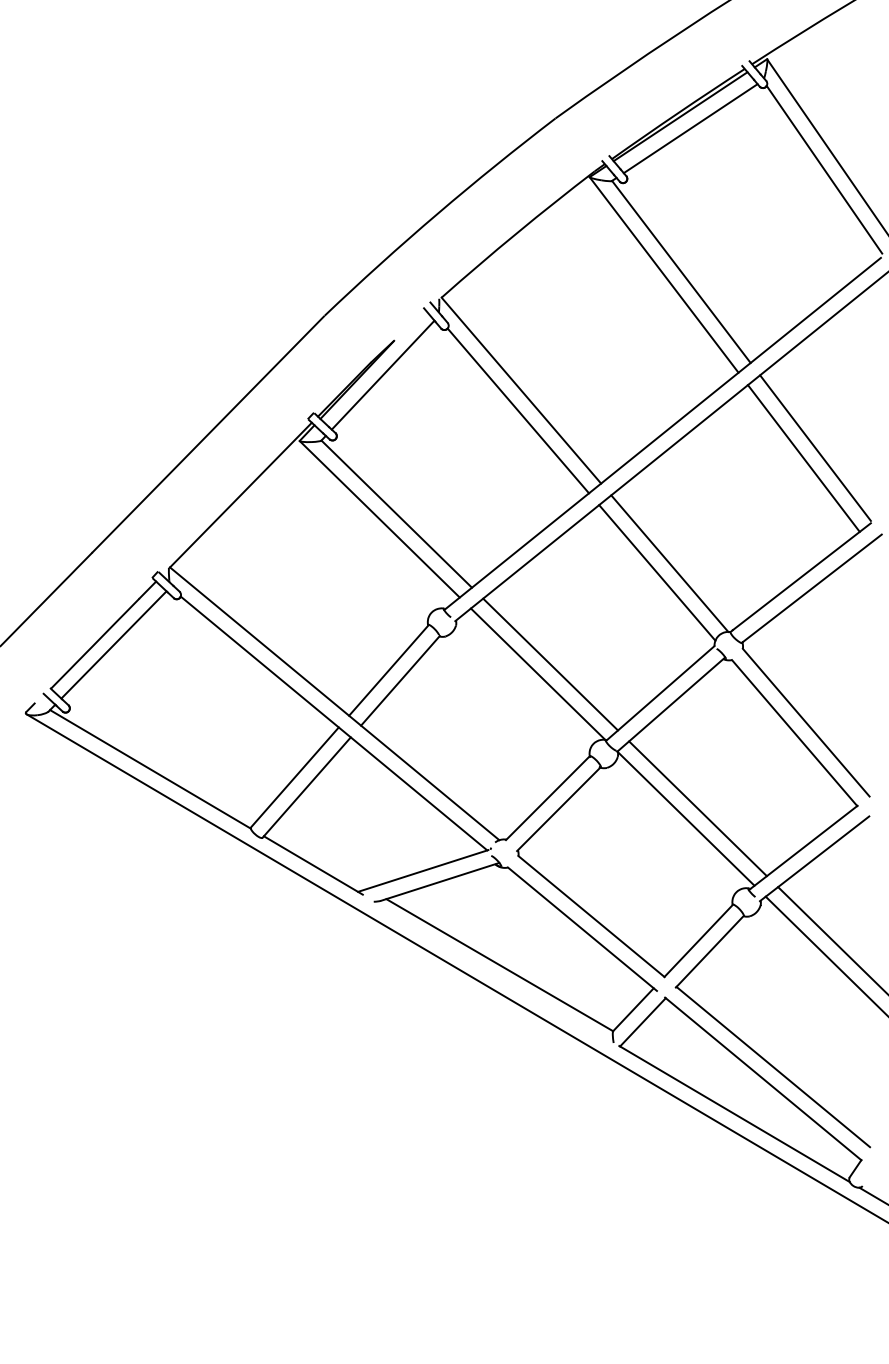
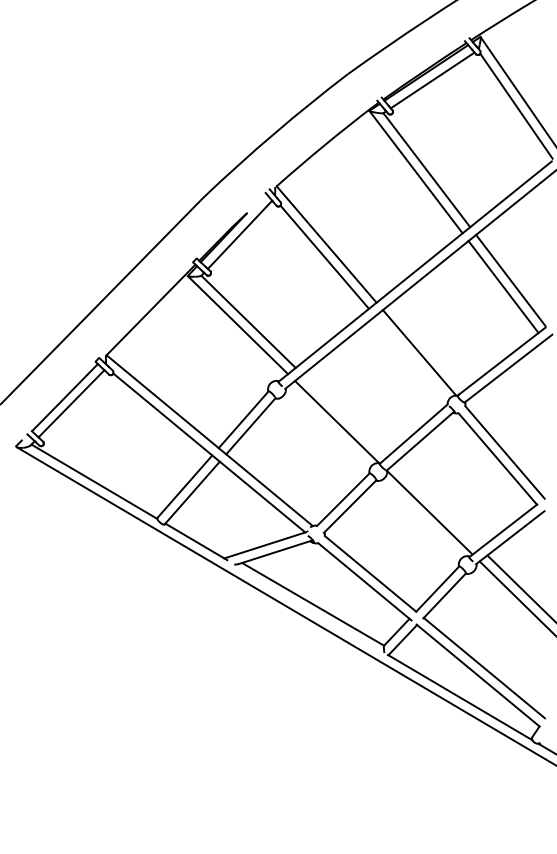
line: (656, 572) -> (411, 358), removed
line: (549, 663) -> (344, 415), removed
line: (698, 808) -> (437, 506), removed

